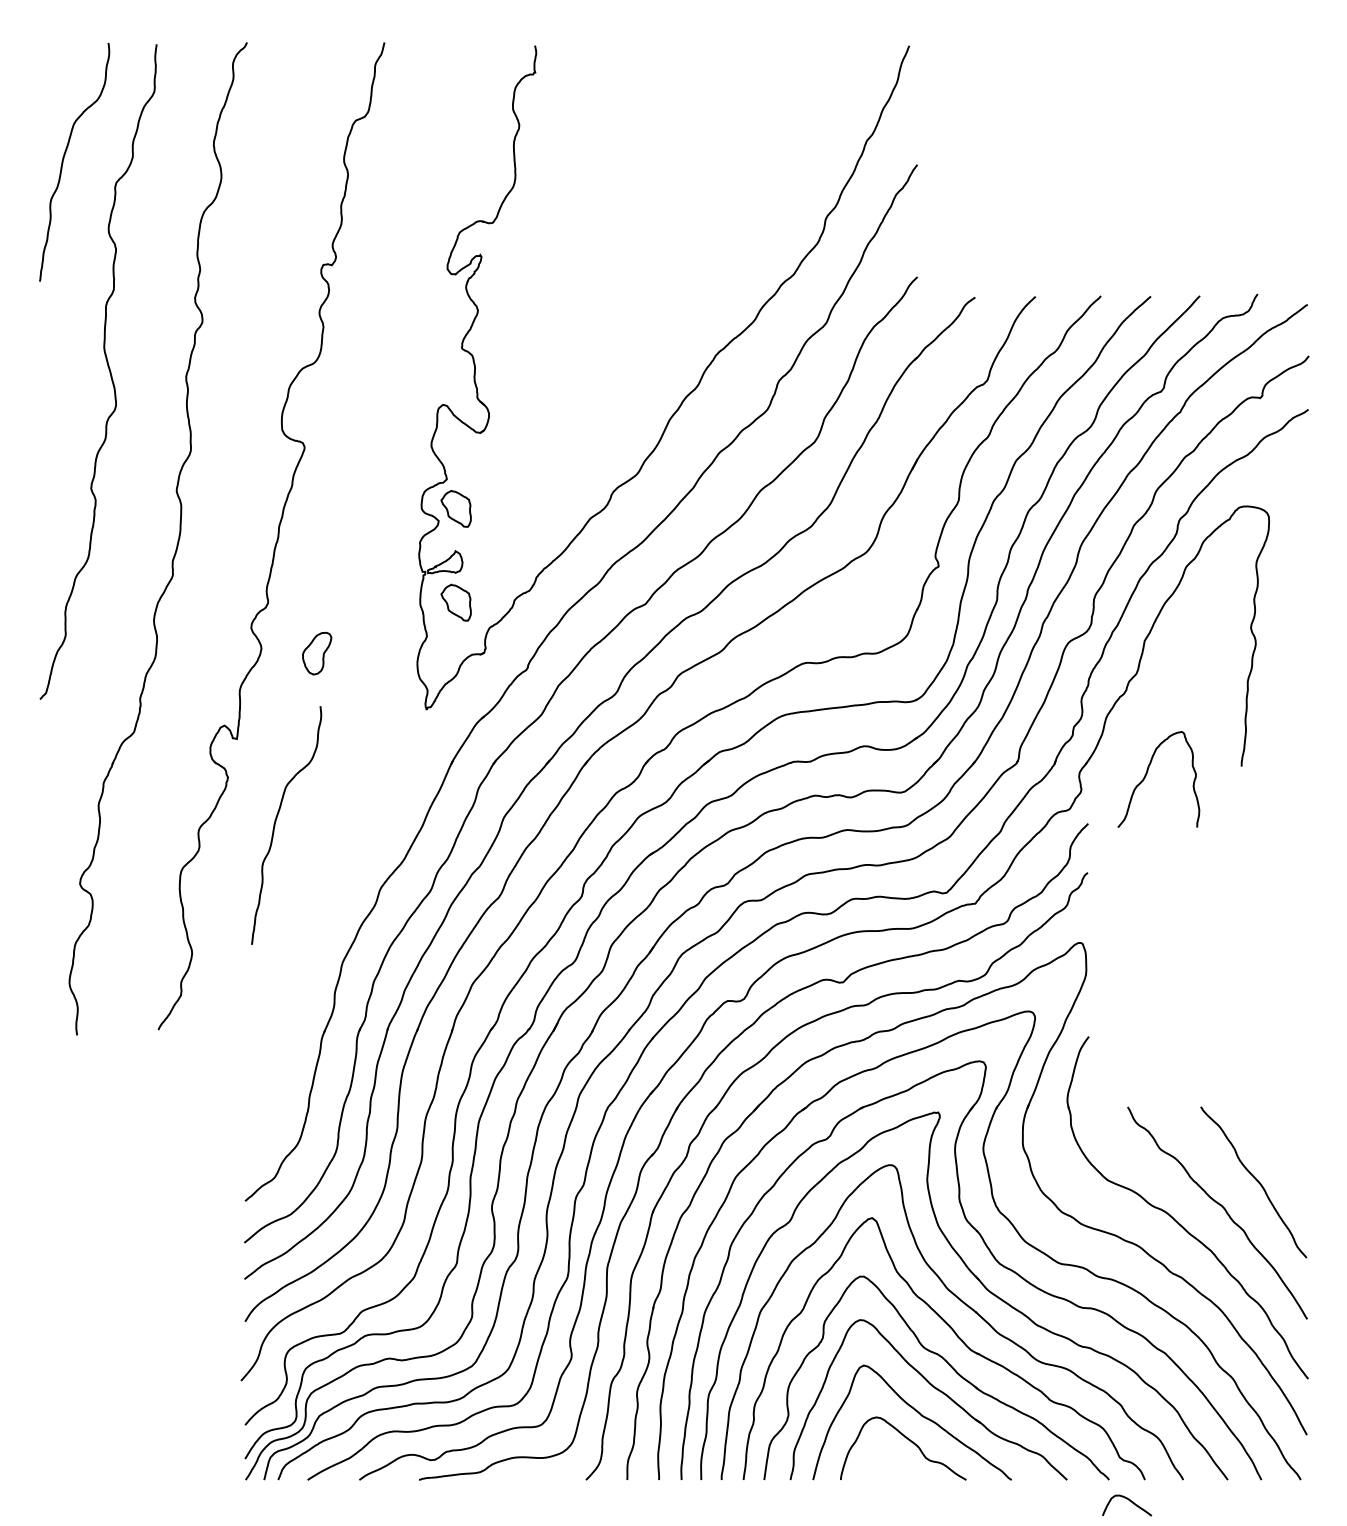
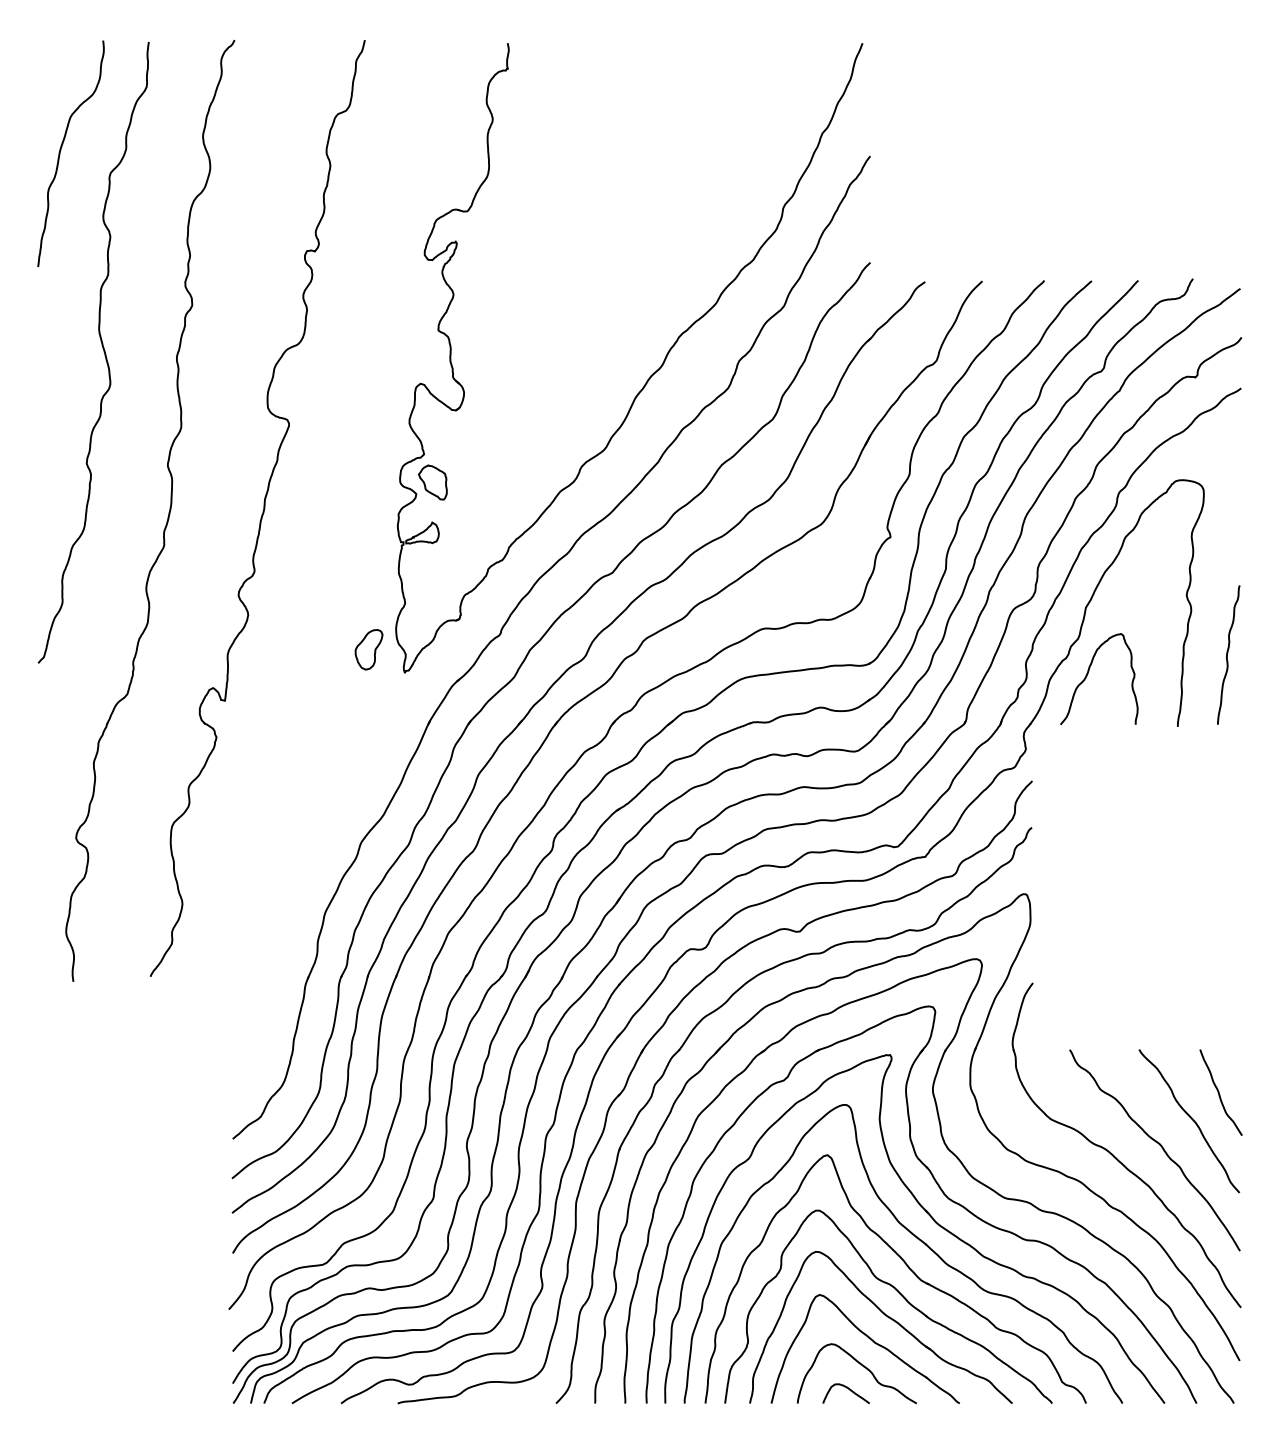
part: (455, 602) -> (432, 571), removed
part: (316, 653) -> (368, 649), moved
curve: (1295, 689) -> (1228, 653), added
curve: (1147, 774) -> (1088, 674), moved
curve: (276, 822) -> (262, 779), removed
curve: (1285, 1152) -> (1219, 1092), added
curve: (1129, 1501) -> (848, 1389), moved

